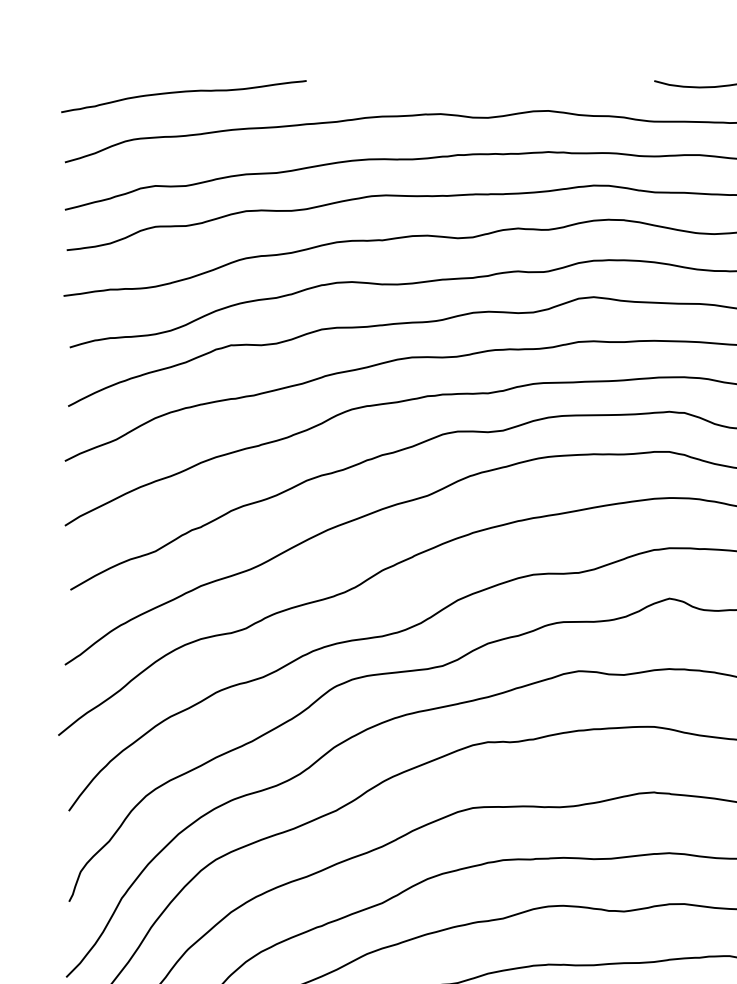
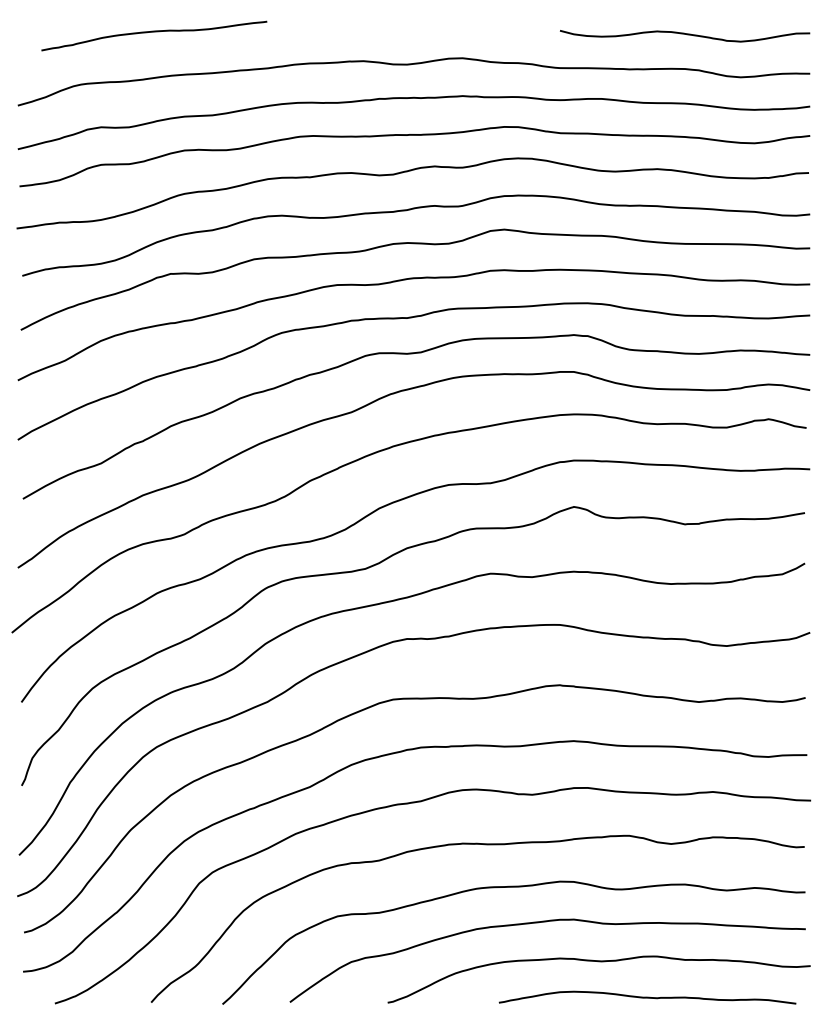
curve: (184, 92) -> (154, 32), moved

